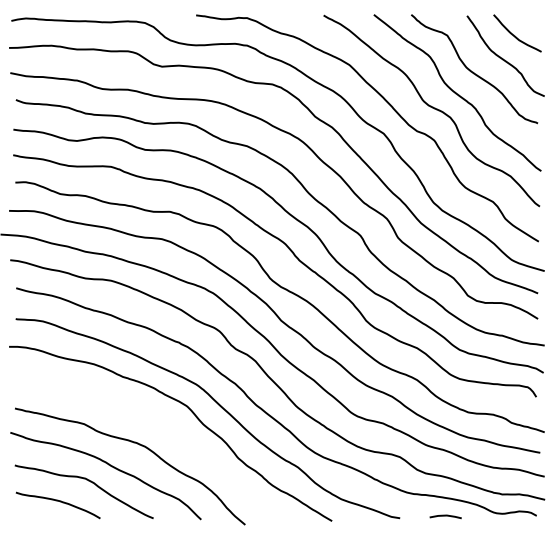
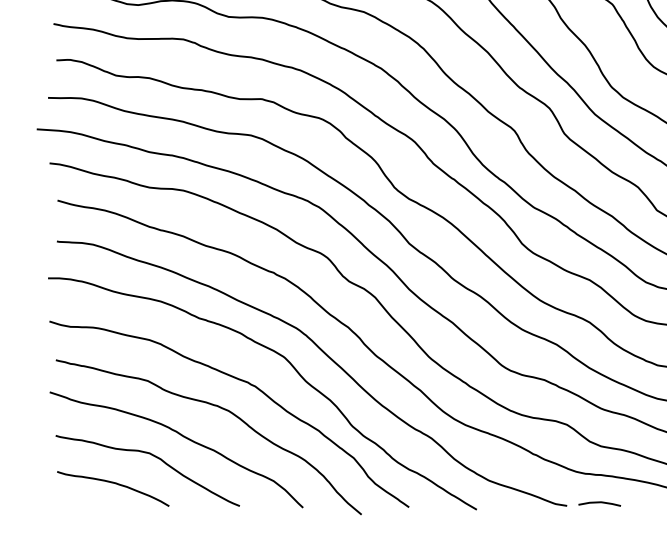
curve: (153, 424) -> (239, 381), added
curve: (445, 516) -> (599, 503), moved

